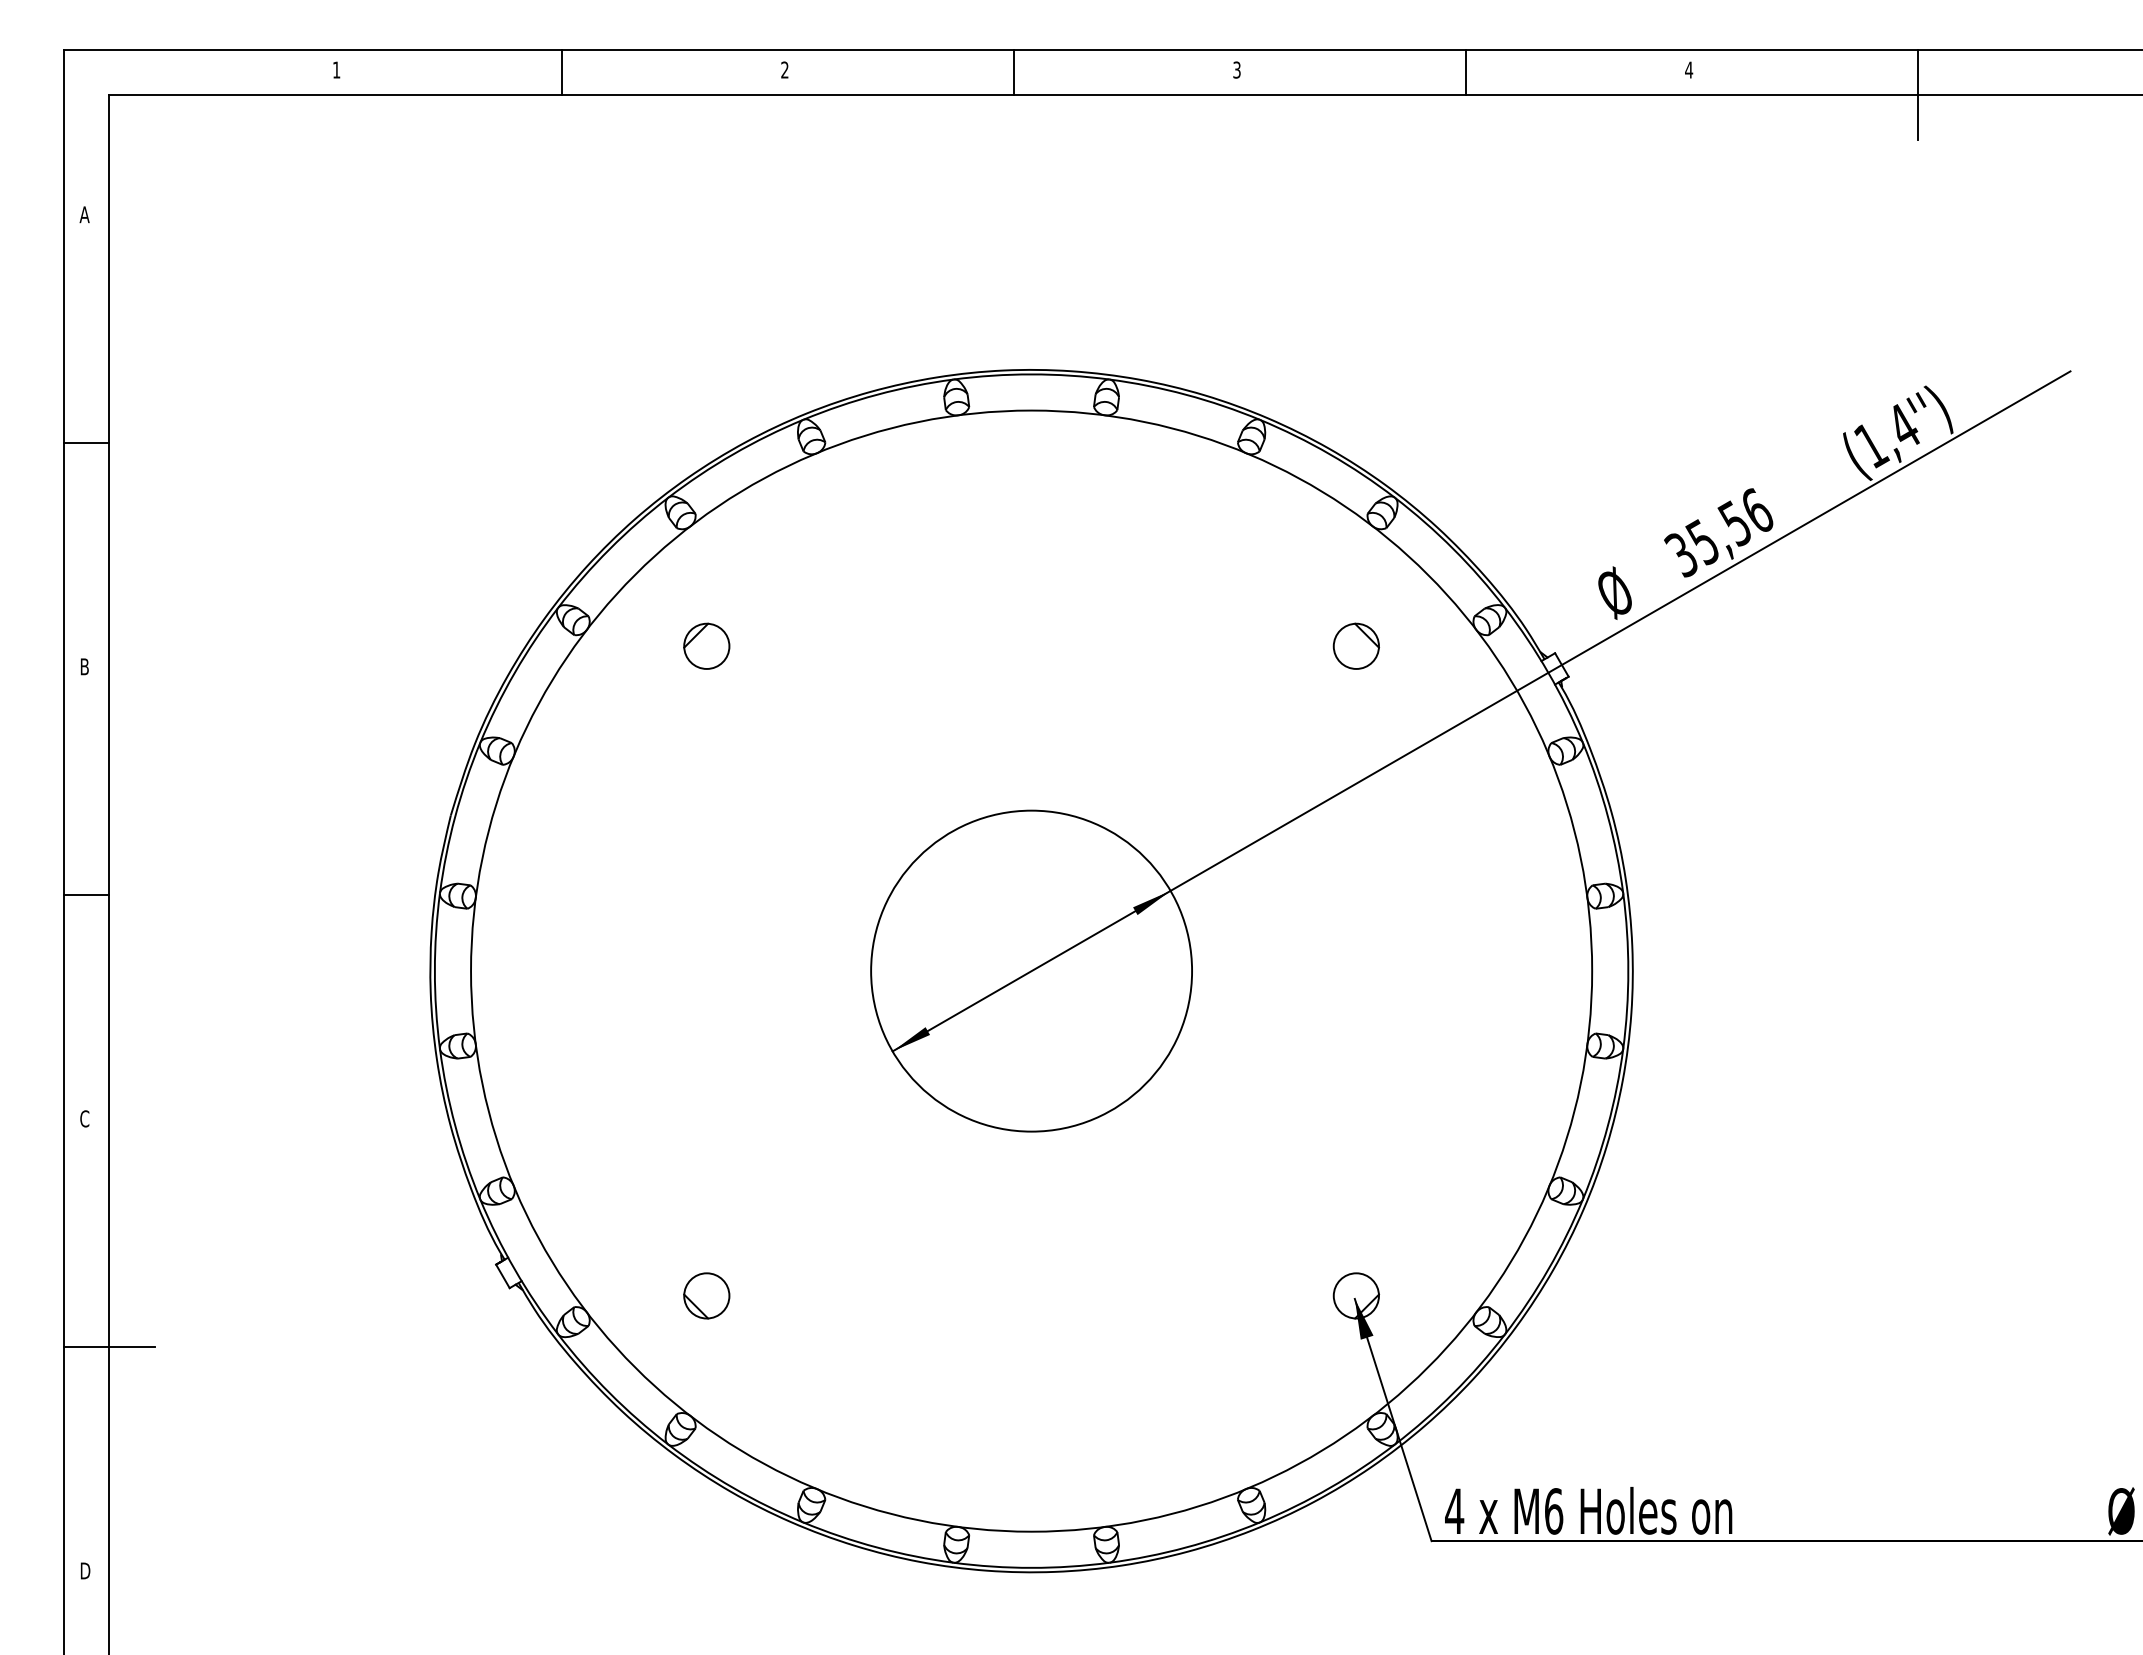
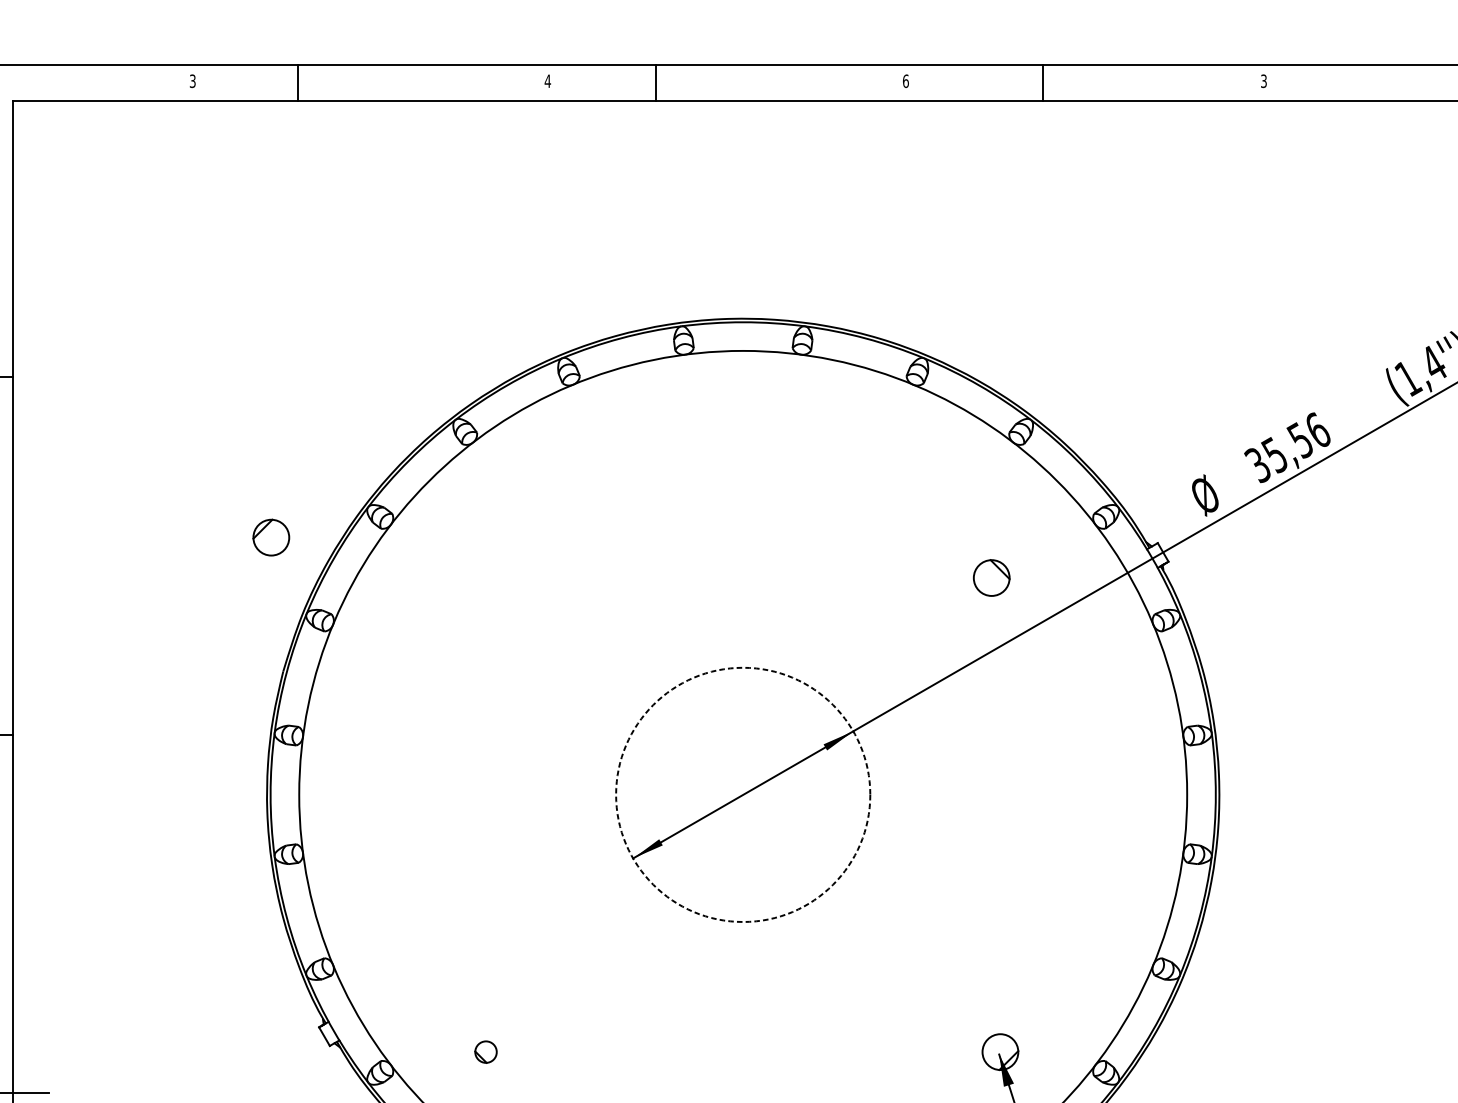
text: (336, 69) -> (192, 80), 1 -> 3
text: (784, 69) -> (547, 80), 2 -> 4
text: (1236, 69) -> (905, 80), 3 -> 6
text: (1689, 69) -> (1264, 80), 4 -> 3
line: (561, 71) -> (298, 82), moved
line: (1013, 71) -> (656, 82), moved
line: (1465, 71) -> (1042, 82), moved
line: (1917, 94) -> (1444, 100), removed
part: (706, 645) -> (271, 536), moved
part: (1355, 645) -> (991, 577), moved
circle: (1031, 970) -> (743, 794), solid -> dashed
part: (706, 1295) -> (485, 1051), size x0.6

